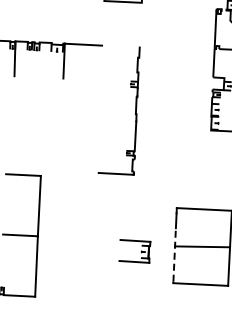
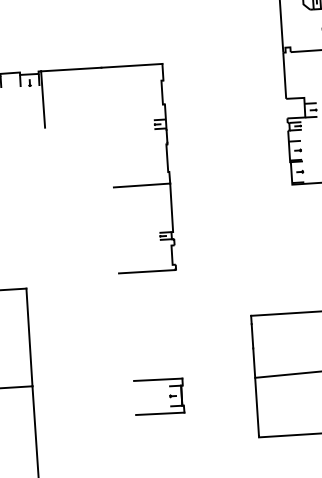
line: (120, 46) -> (131, 65), added
line: (118, 120) -> (141, 185), added
part: (134, 251) -> (158, 396), moved
line: (174, 254) -> (255, 390), dashed -> solid

